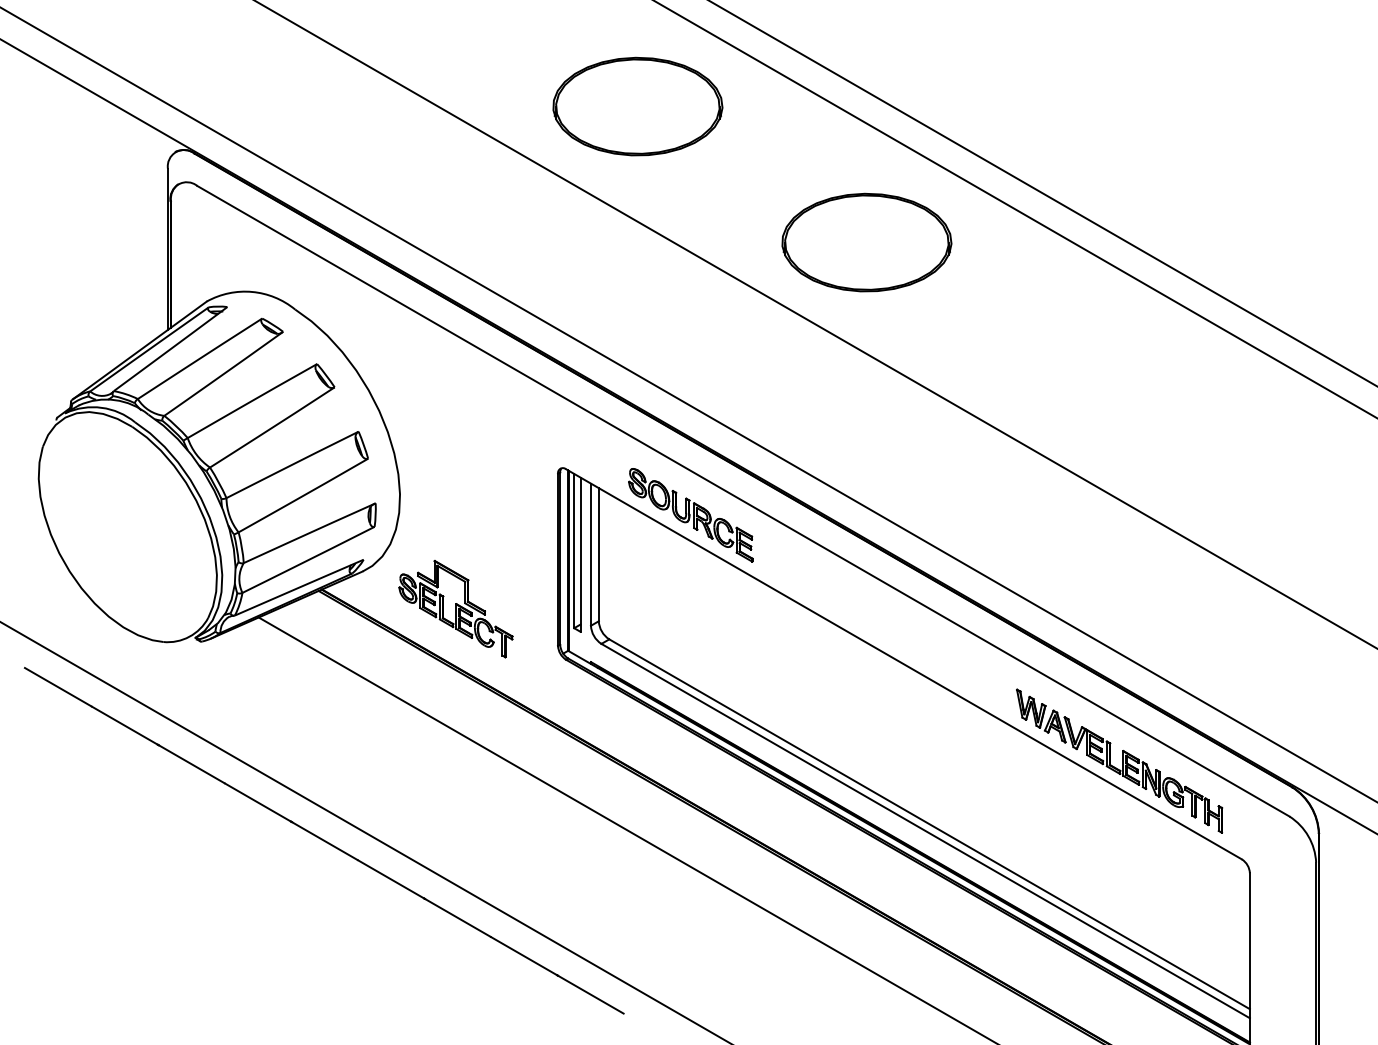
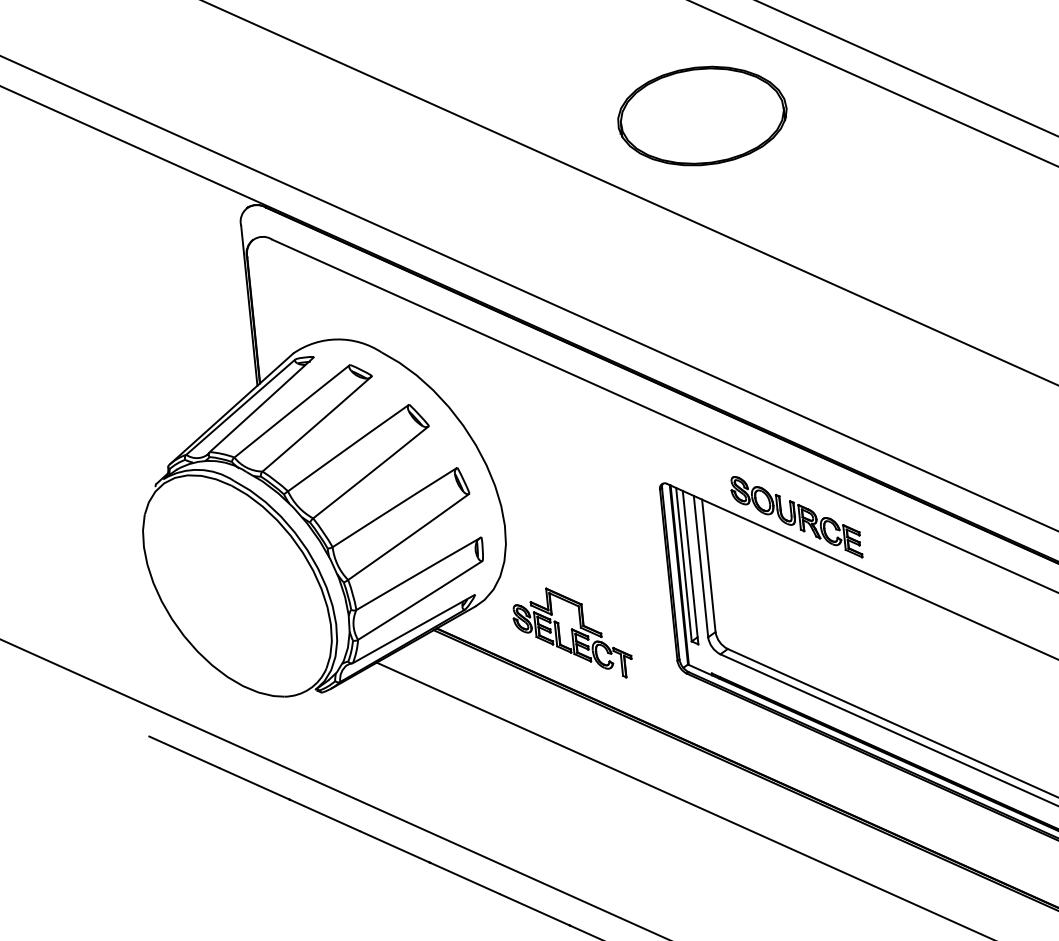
part: (866, 242) -> (943, 228), removed

